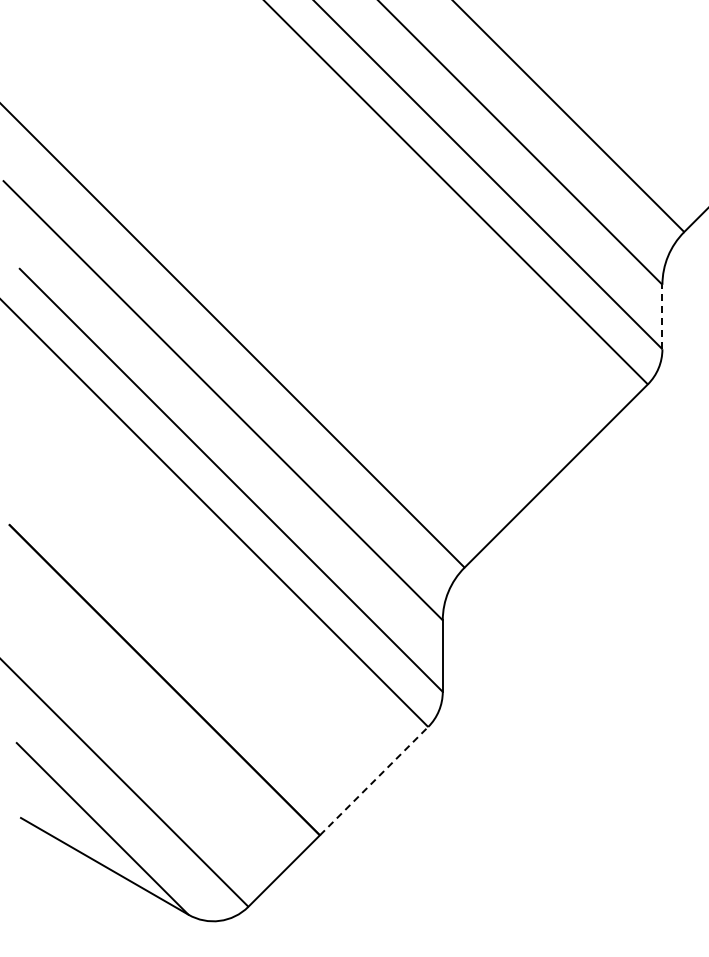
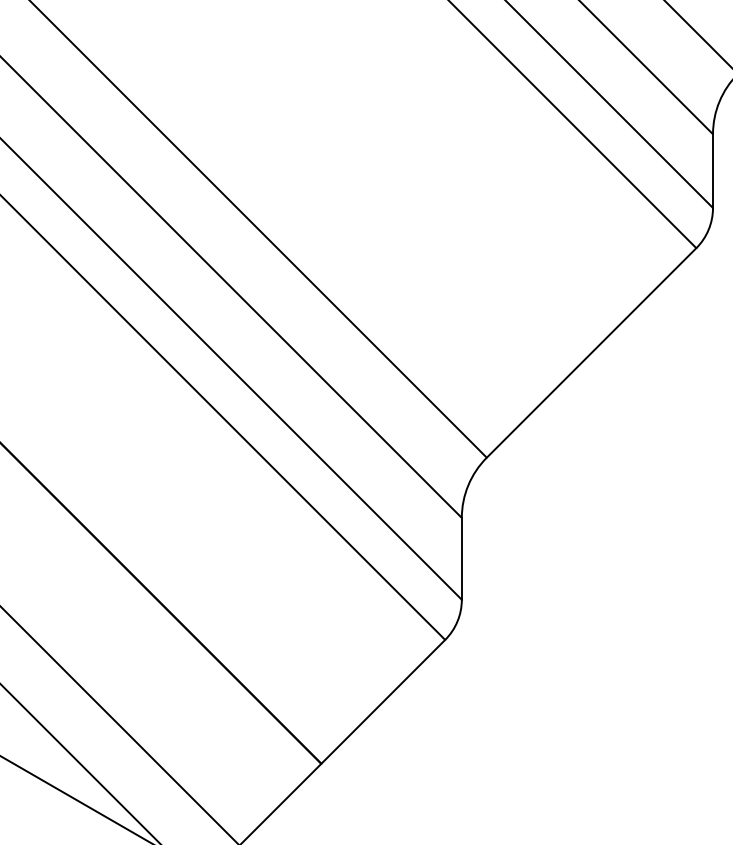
line: (662, 316) -> (713, 170), dashed -> solid
line: (374, 781) -> (383, 702), dashed -> solid

